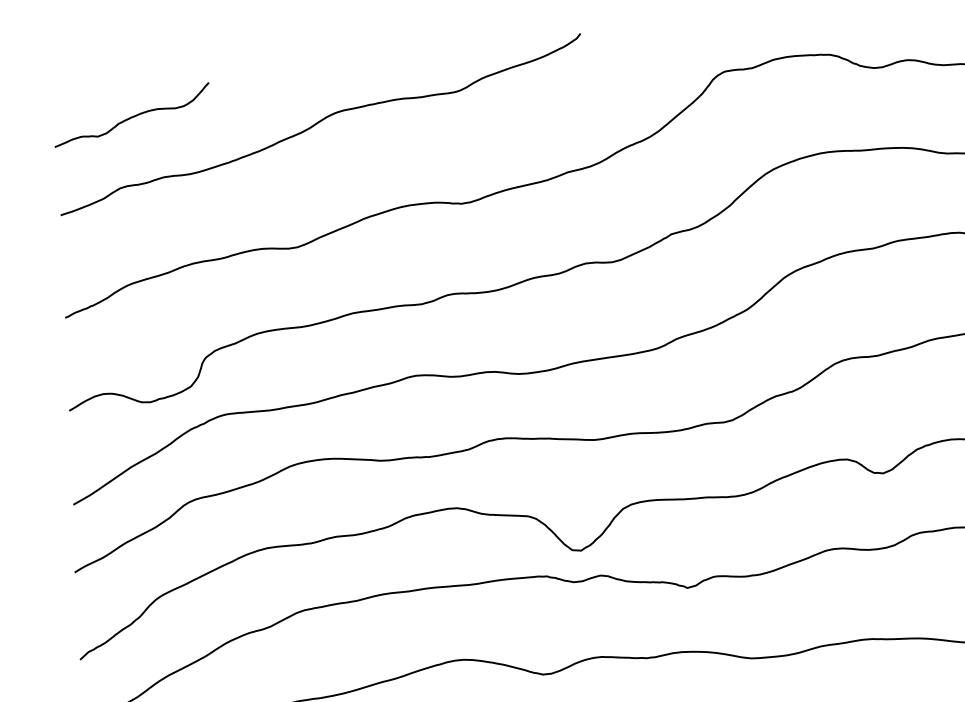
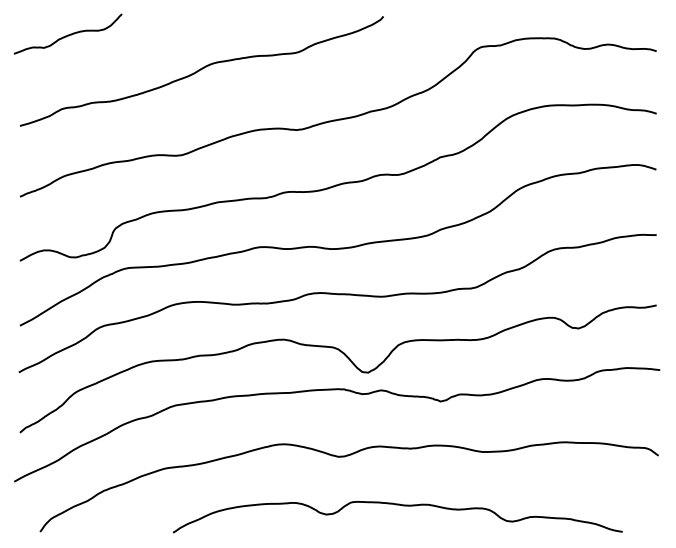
curve: (131, 115) -> (67, 34), moved

